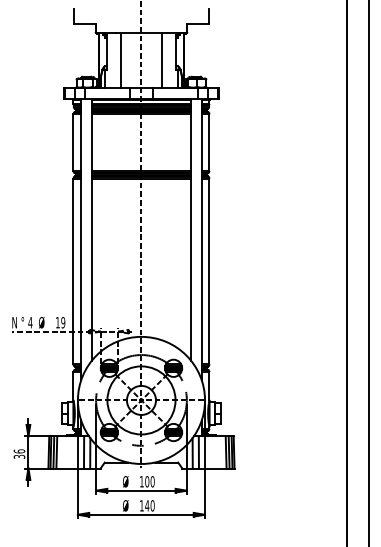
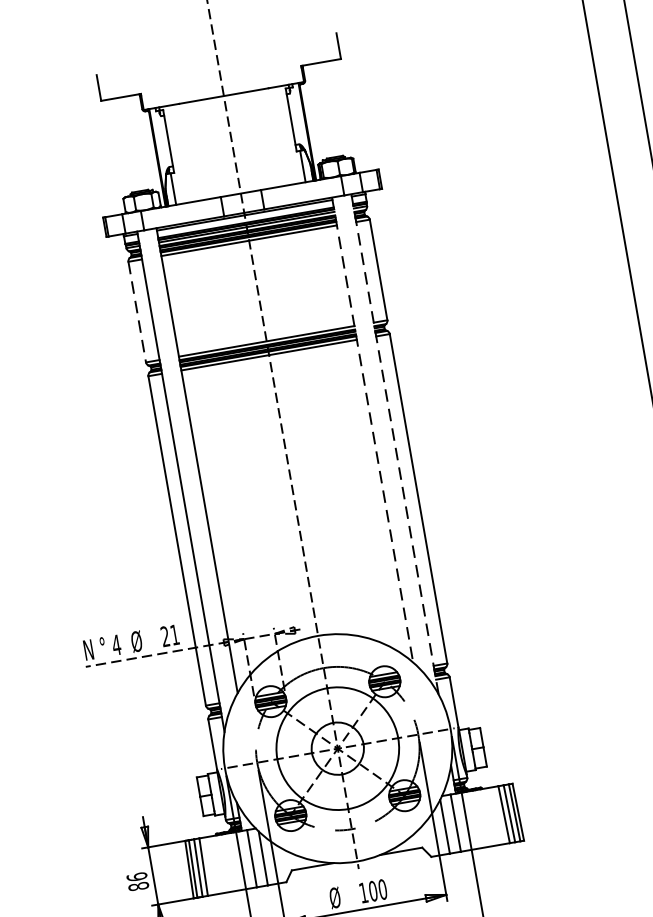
line: (120, 59) -> (194, 150), removed
line: (162, 59) -> (269, 137), removed
line: (73, 143) -> (137, 313), solid -> dashed
line: (190, 229) -> (371, 430), solid -> dashed
line: (201, 239) -> (394, 444), solid -> dashed
text: (60, 322) -> (169, 635), 19 -> 21
text: (19, 456) -> (138, 885), 36 -> 86

